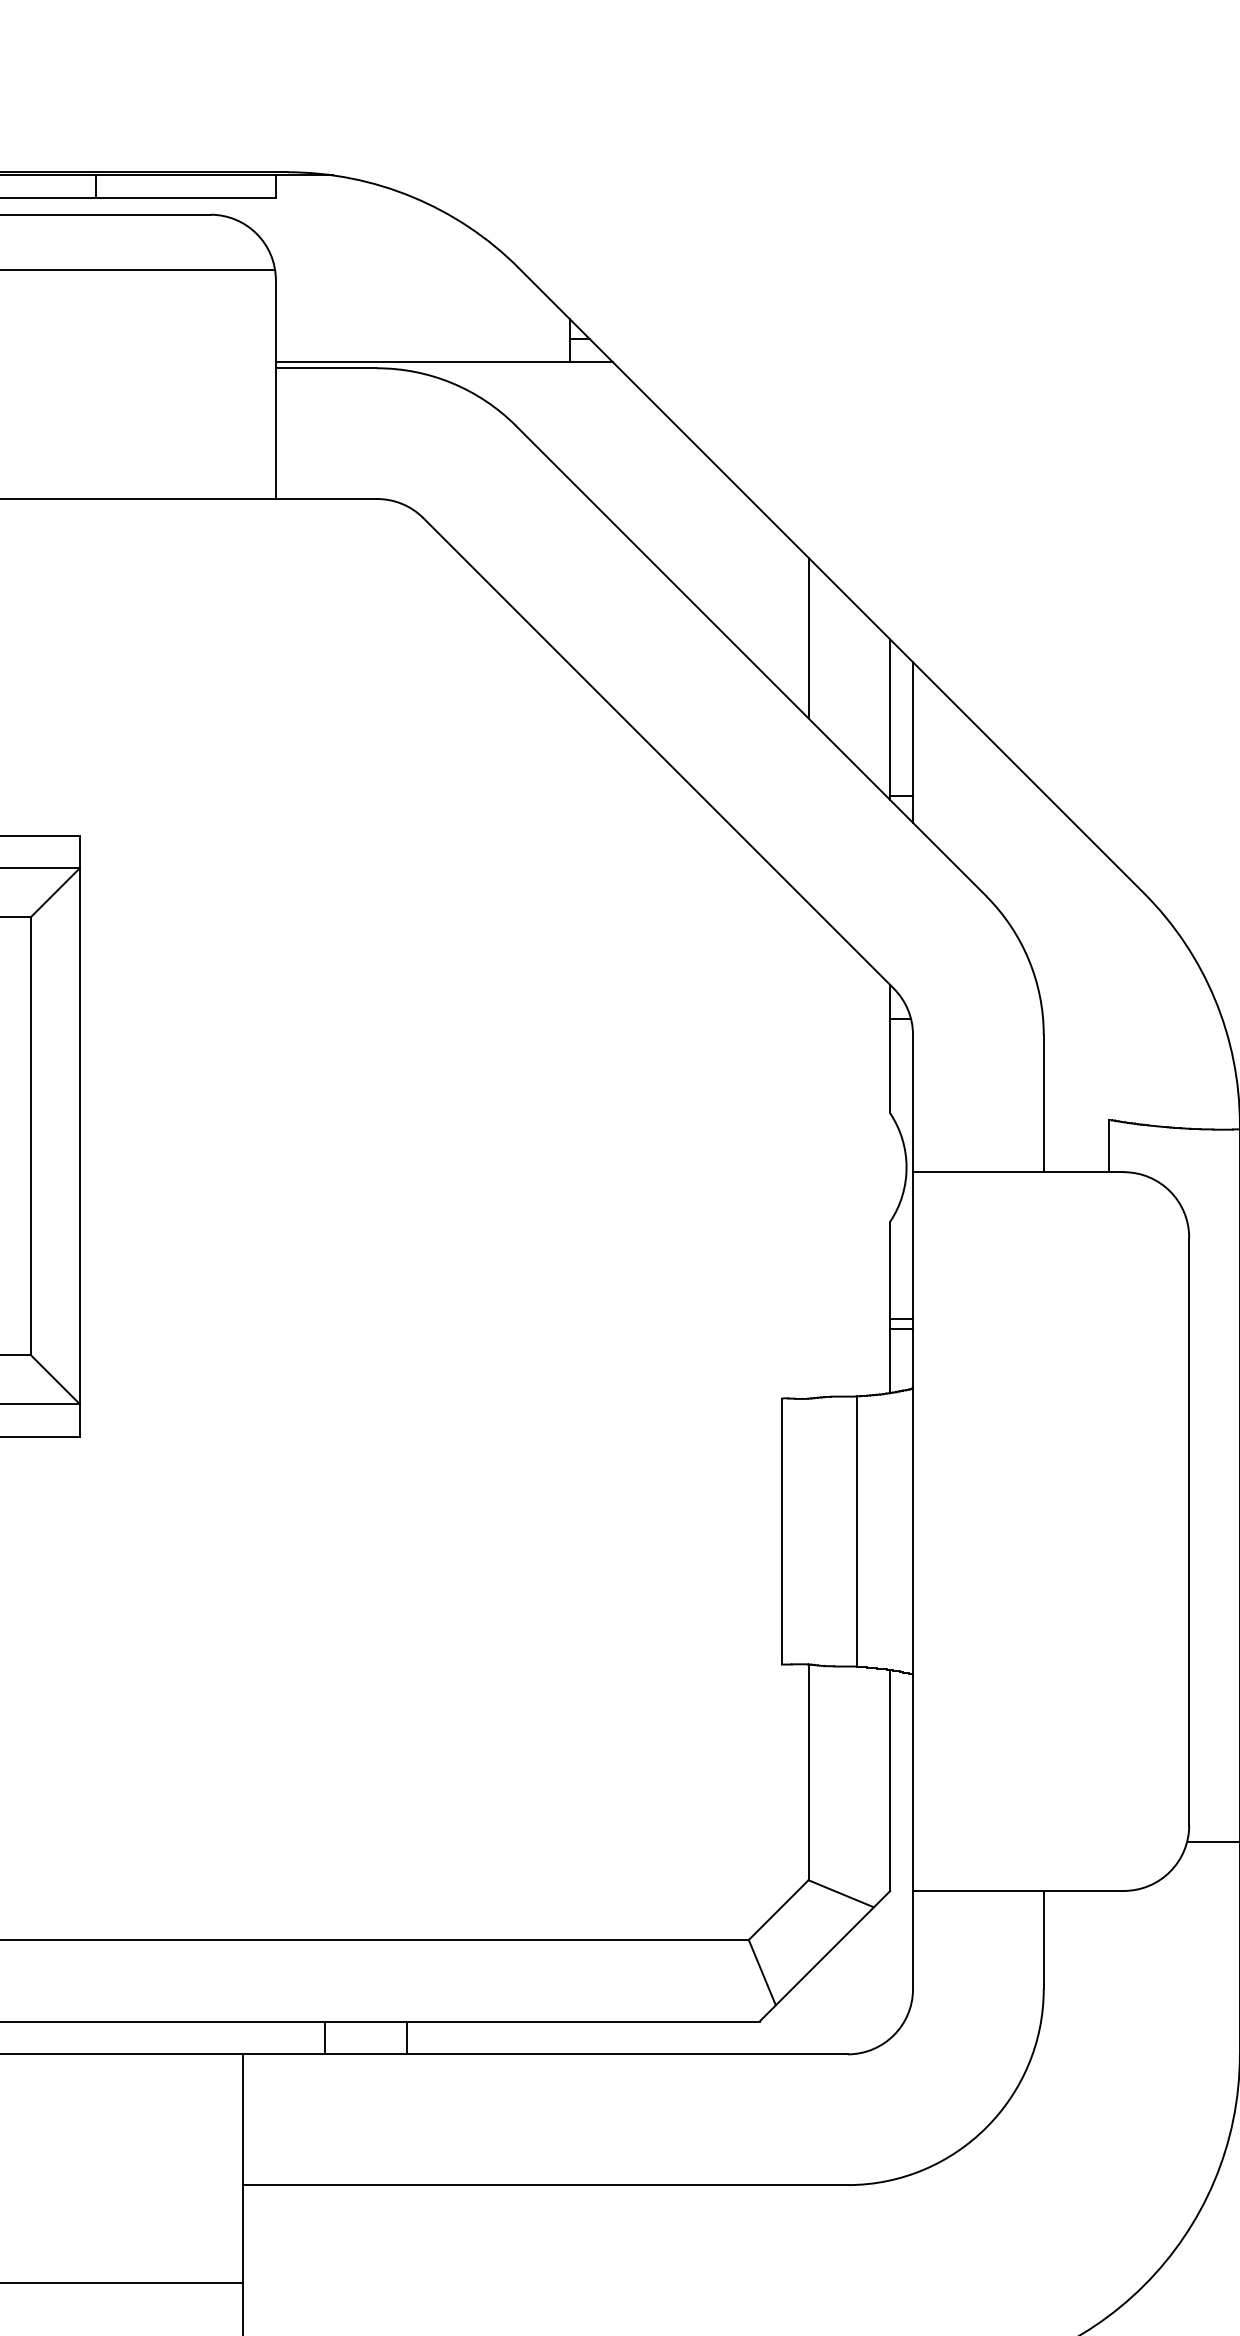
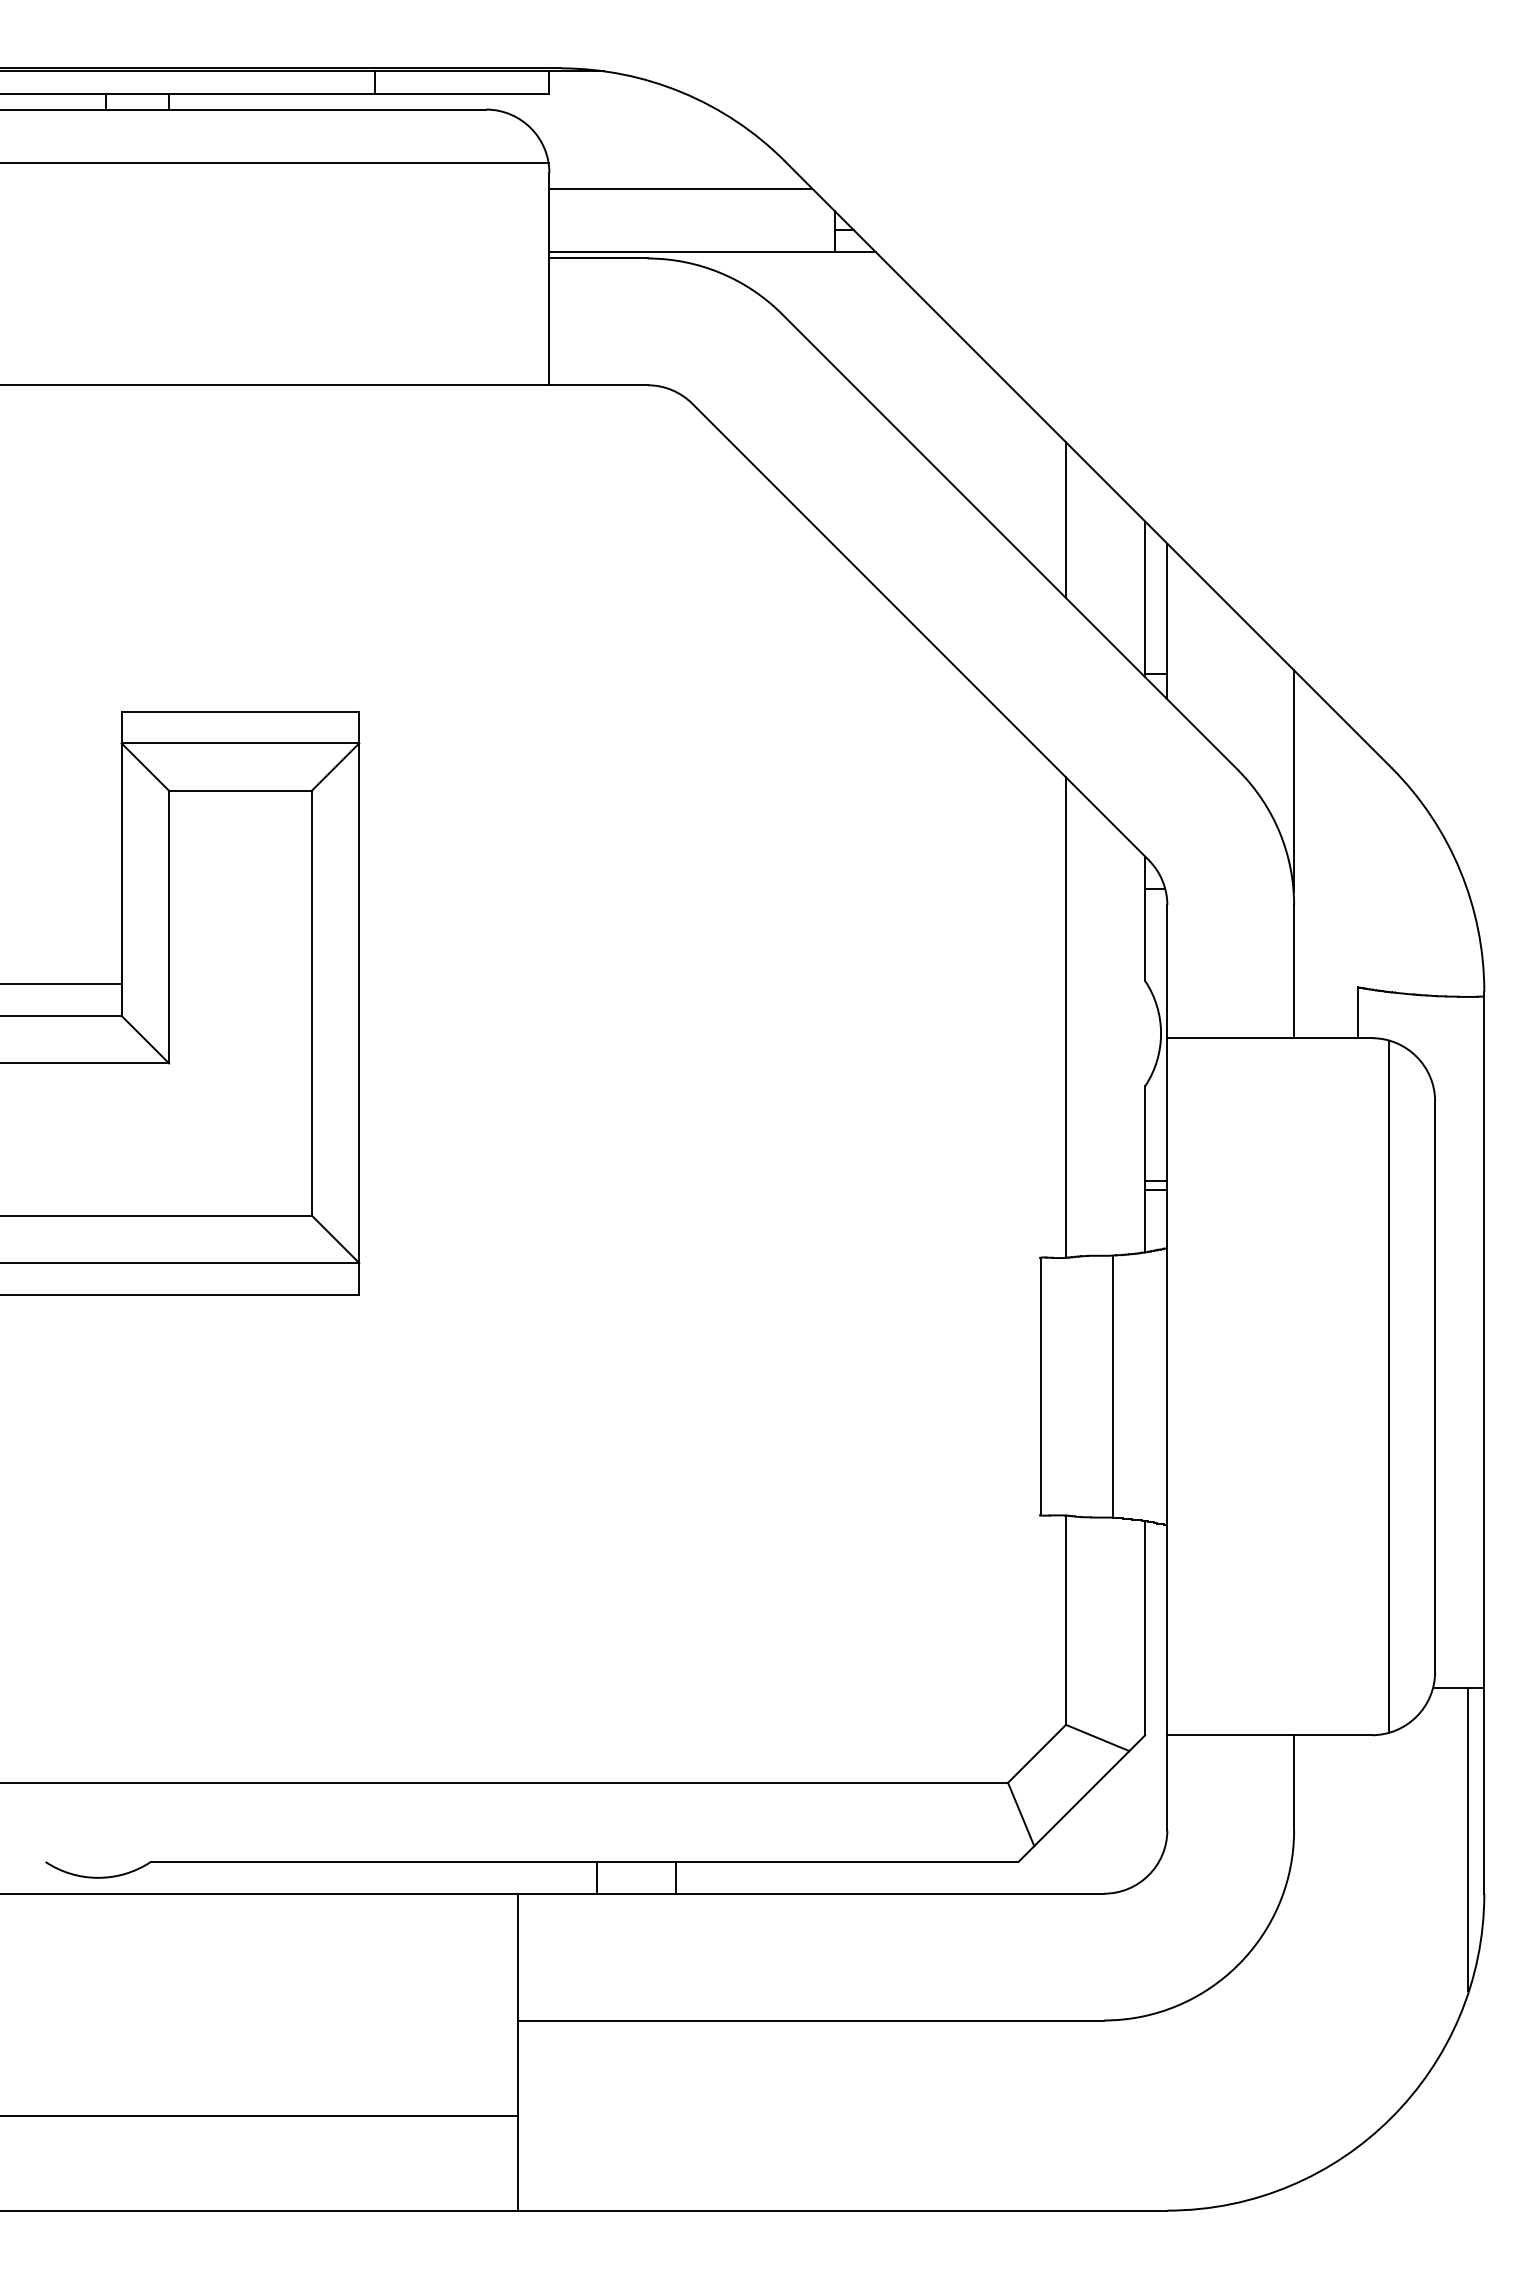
line: (411, 296) -> (680, 188), added
line: (1044, 907) -> (1294, 781), added
line: (809, 1150) -> (1066, 1017), added
line: (1142, 1531) -> (1389, 1386), added
line: (1223, 1997) -> (1468, 1838), added

